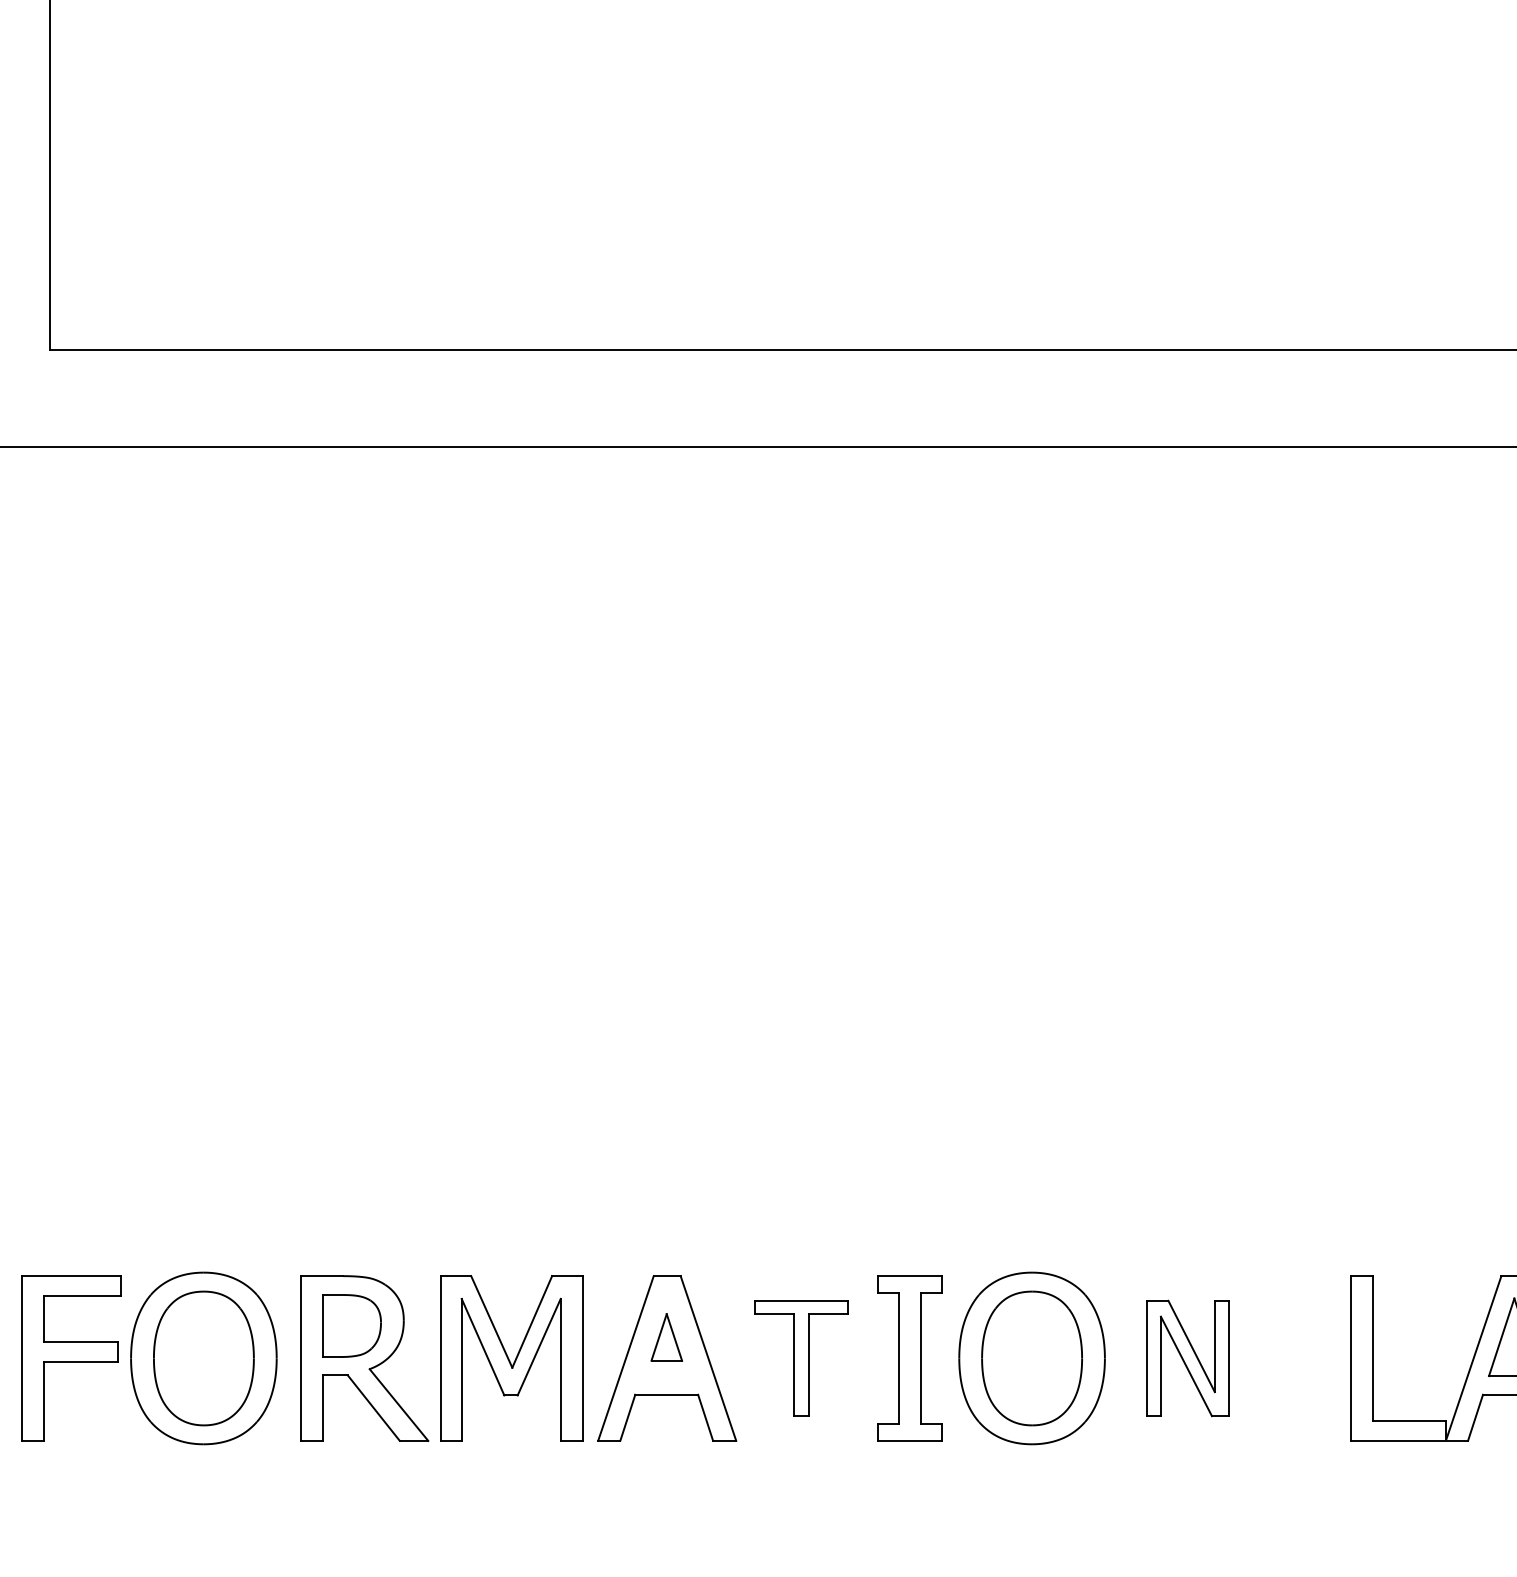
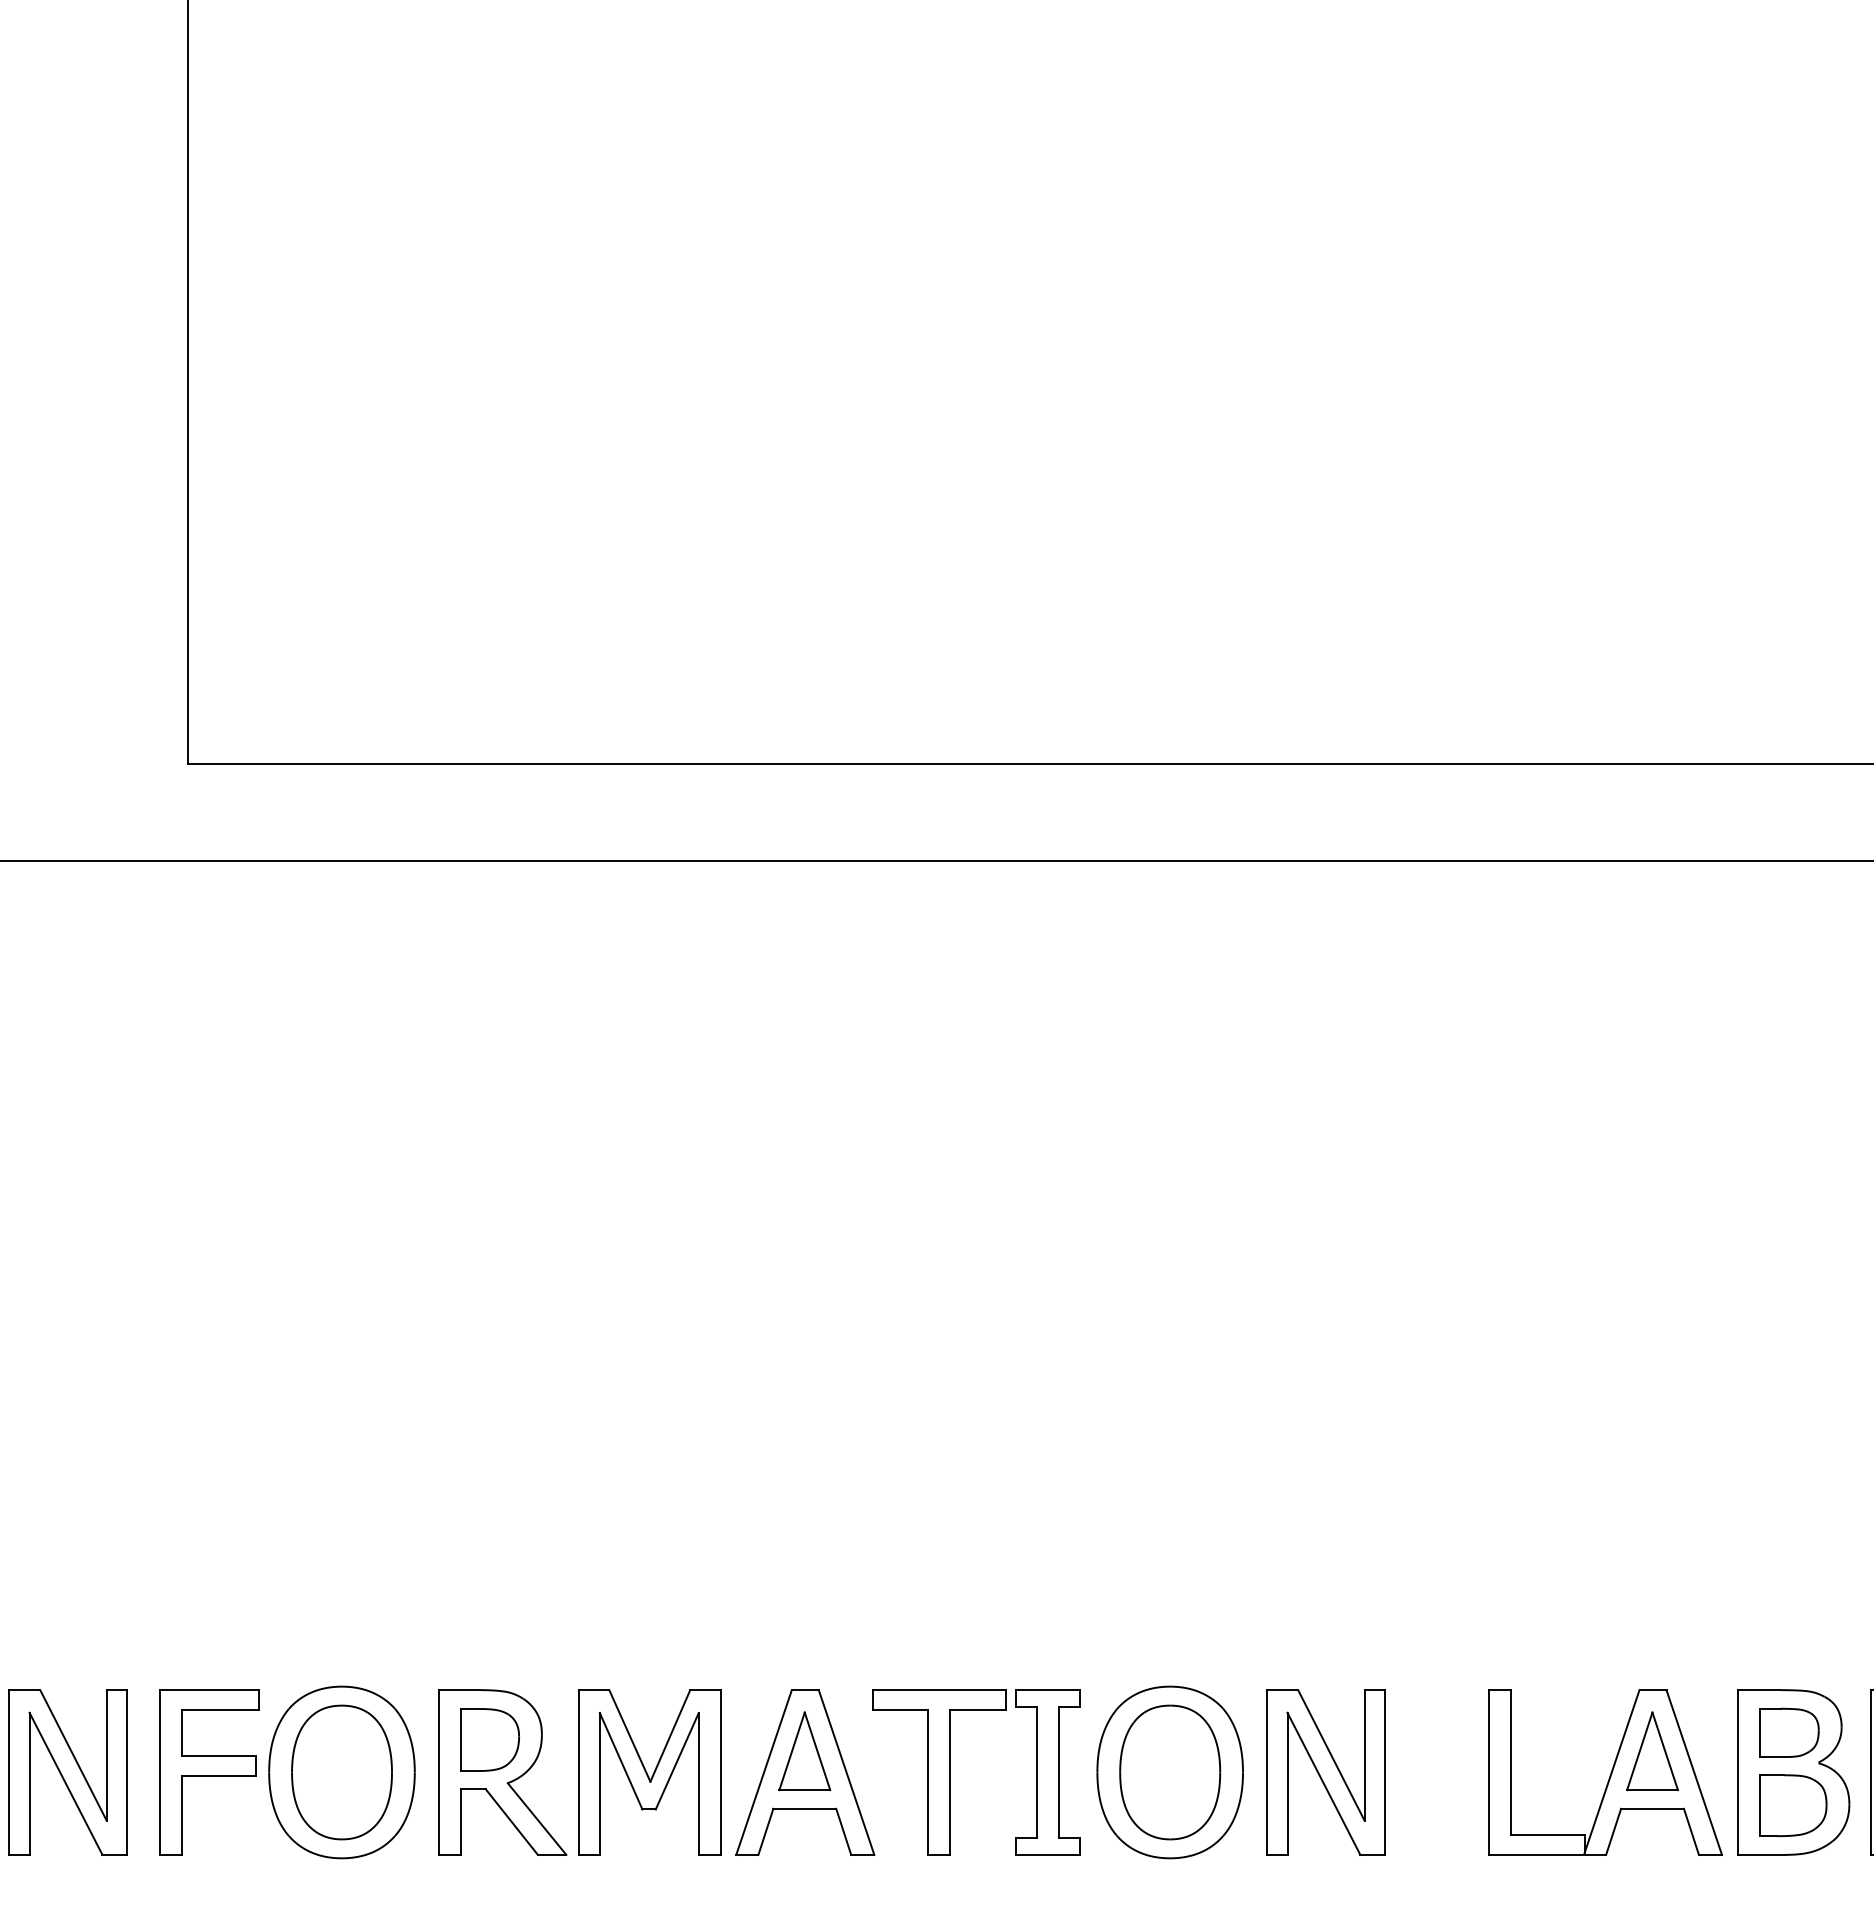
part: (666, 1337) -> (804, 1751), size x1.67
part: (801, 1358) -> (939, 1772), size x1.43
part: (1187, 1358) -> (1325, 1772), size x1.43

